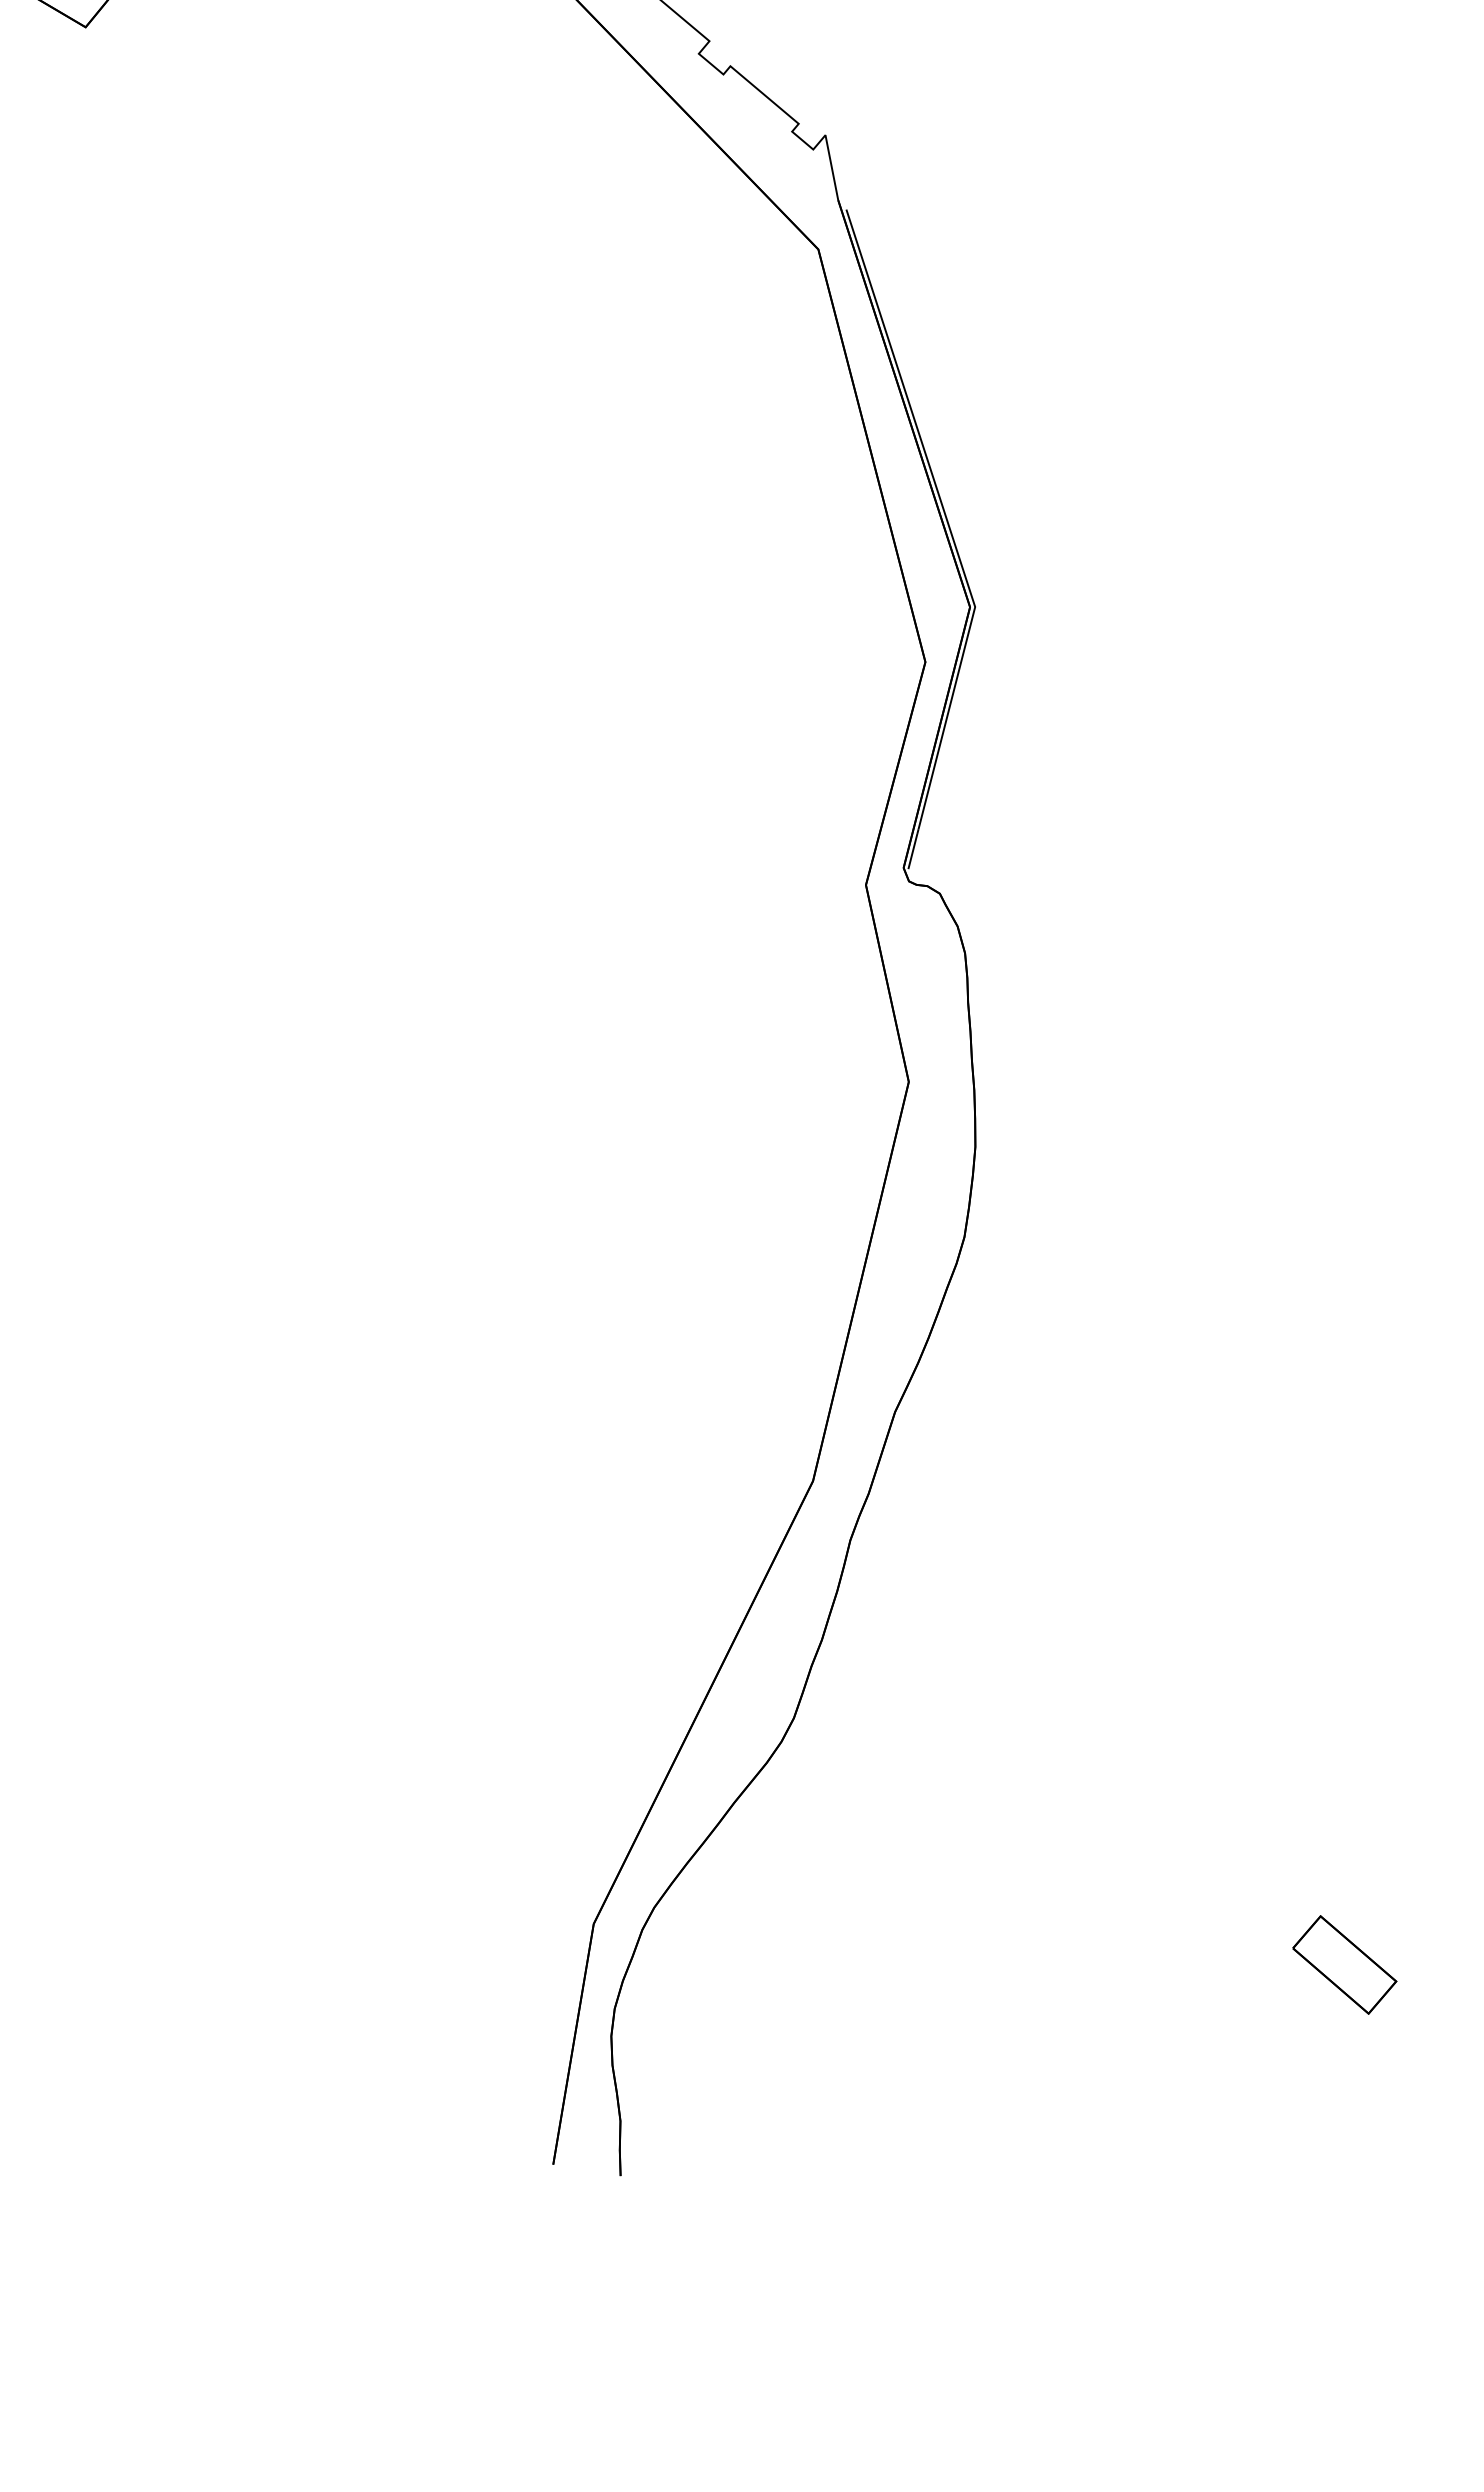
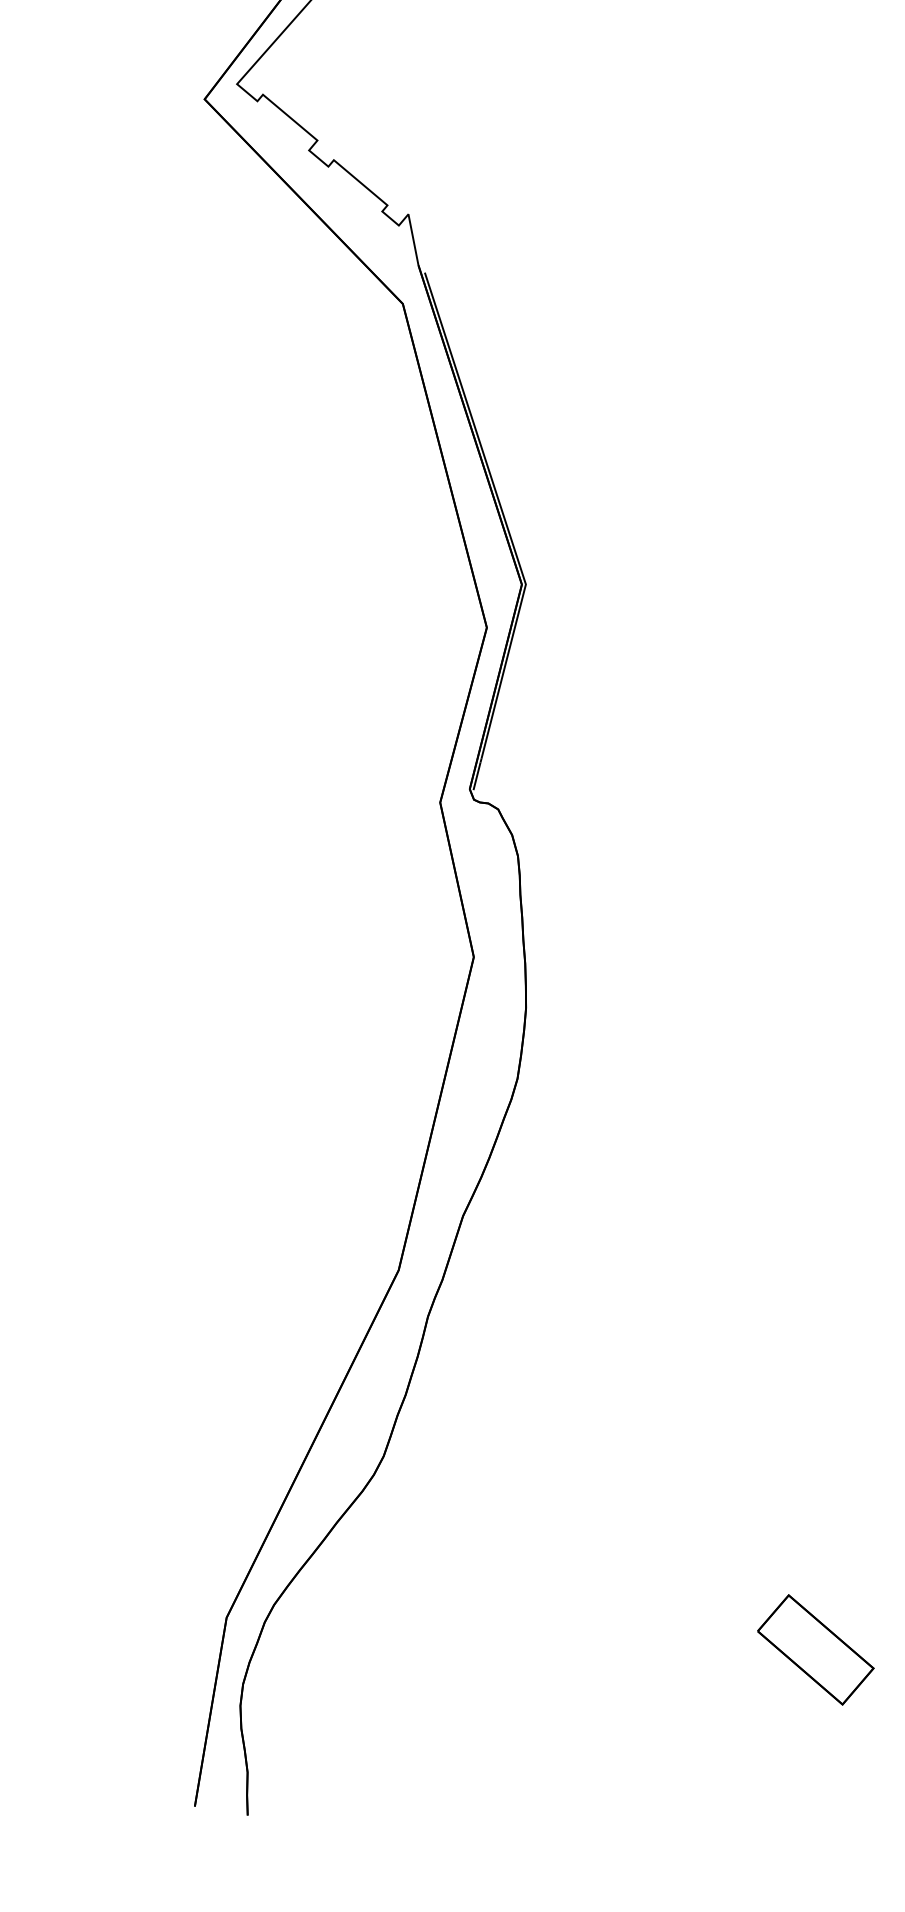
part: (1344, 1964) -> (815, 1649), size x1.43

